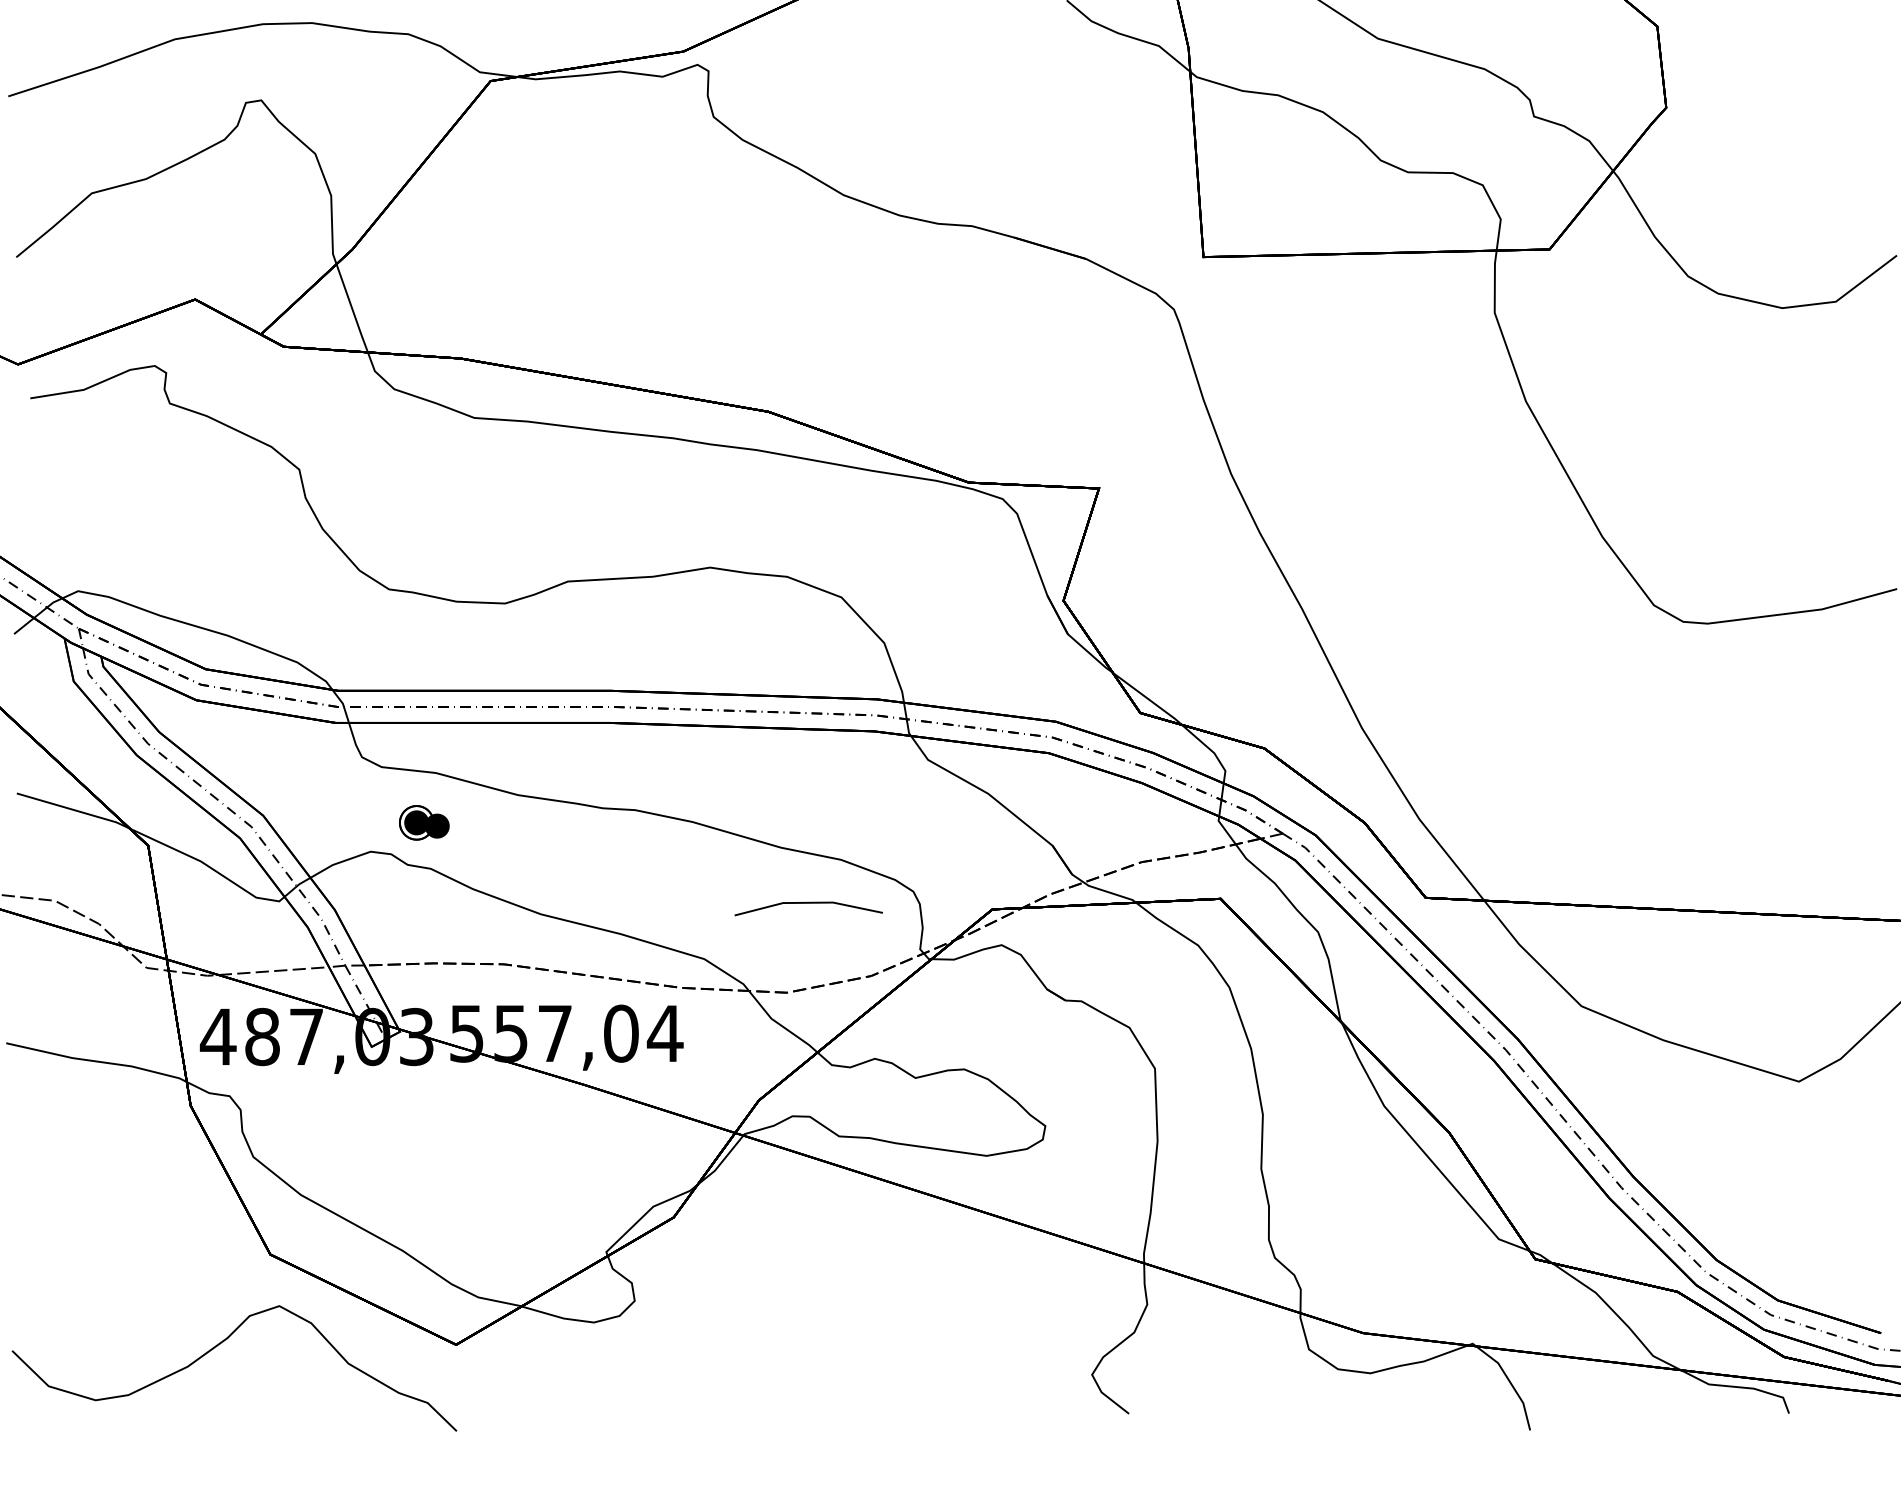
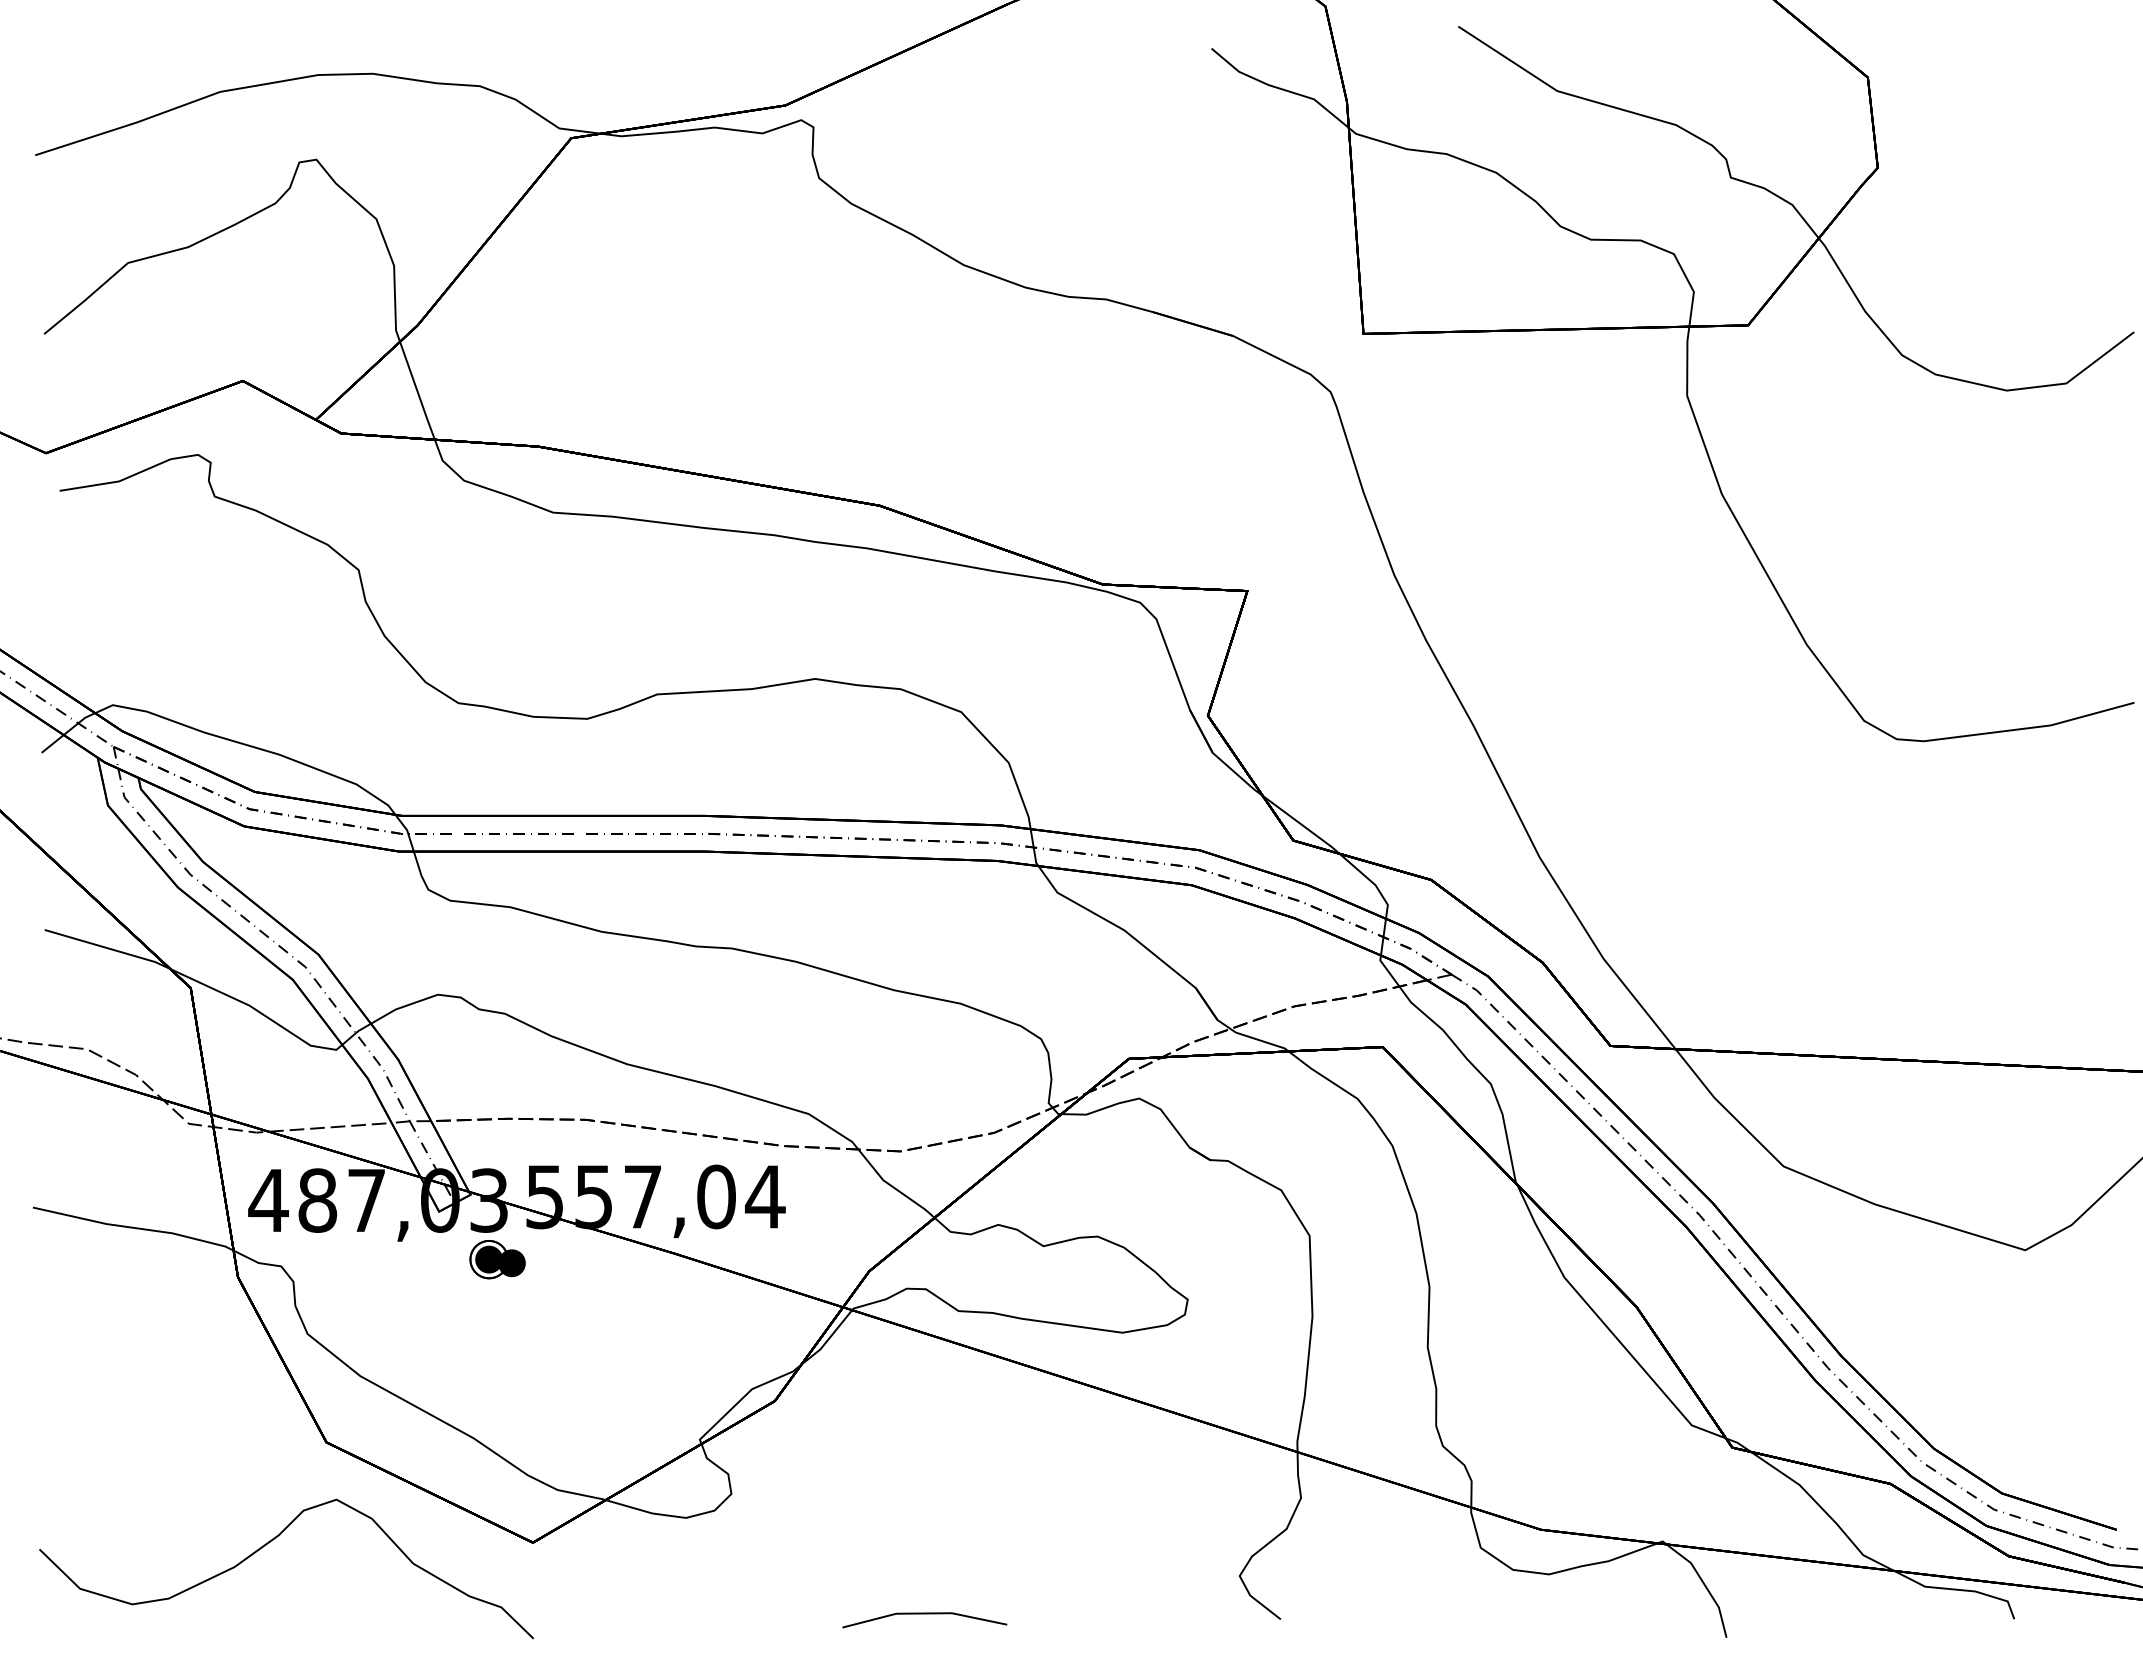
part: (424, 822) -> (497, 1259), moved
line: (808, 903) -> (924, 1614), moved

